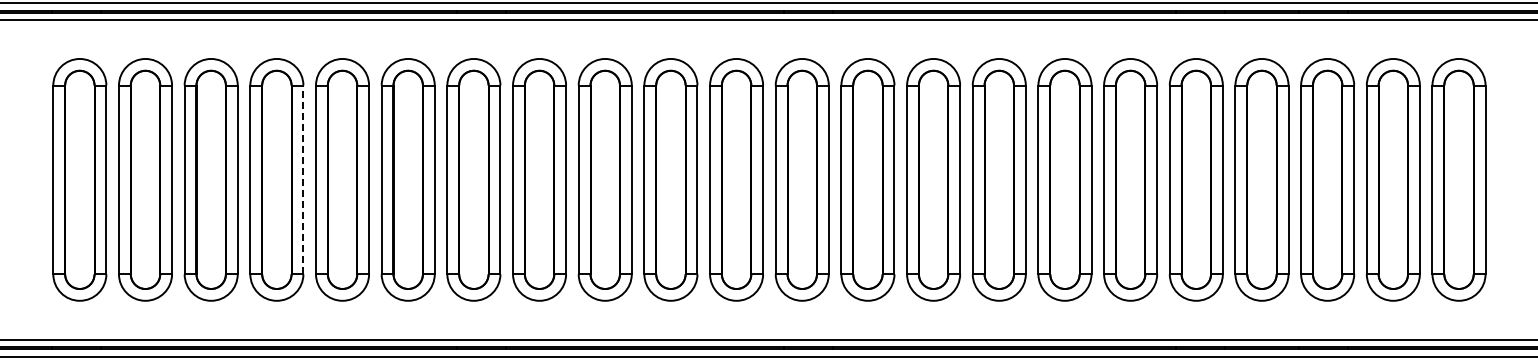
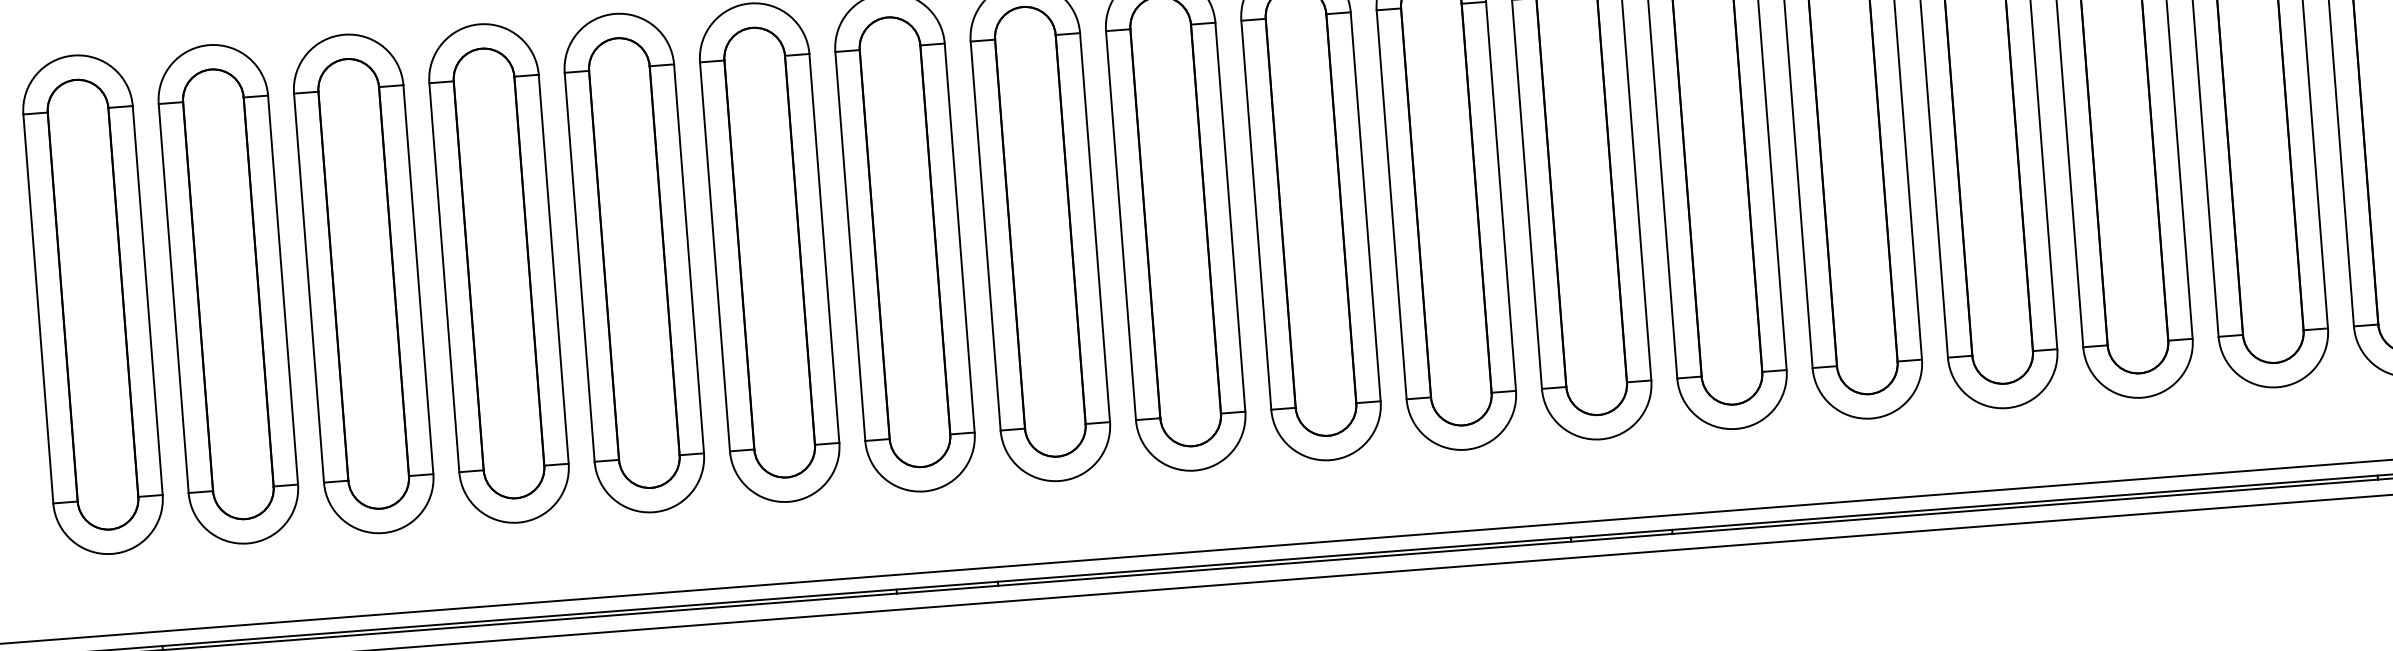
line: (303, 179) -> (553, 268), dashed -> solid

